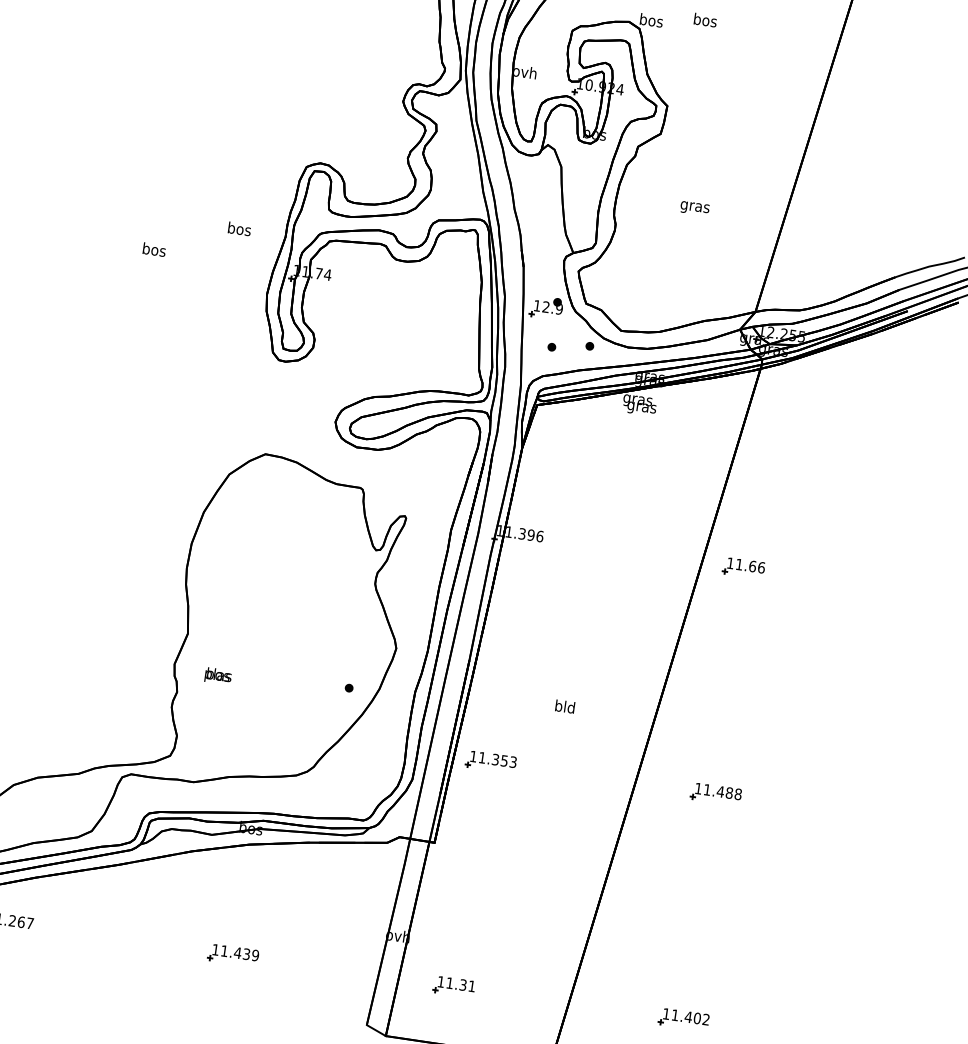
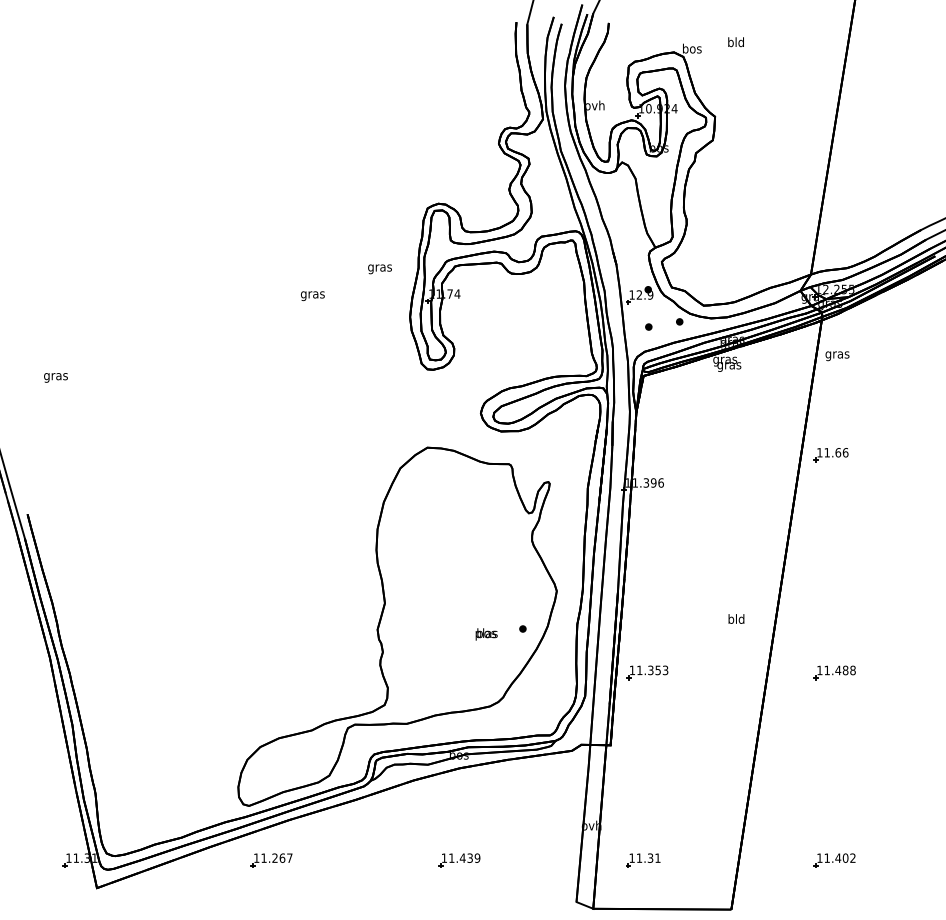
text: (705, 20) -> (736, 42), bos -> bld
text: (694, 208) -> (837, 356), moved
text: (238, 229) -> (379, 267), bos -> gras
text: (153, 250) -> (312, 294), bos -> gras
part: (742, 568) -> (830, 455), moved
text: (218, 676) -> (486, 634), moved
text: (565, 706) -> (736, 618), moved

